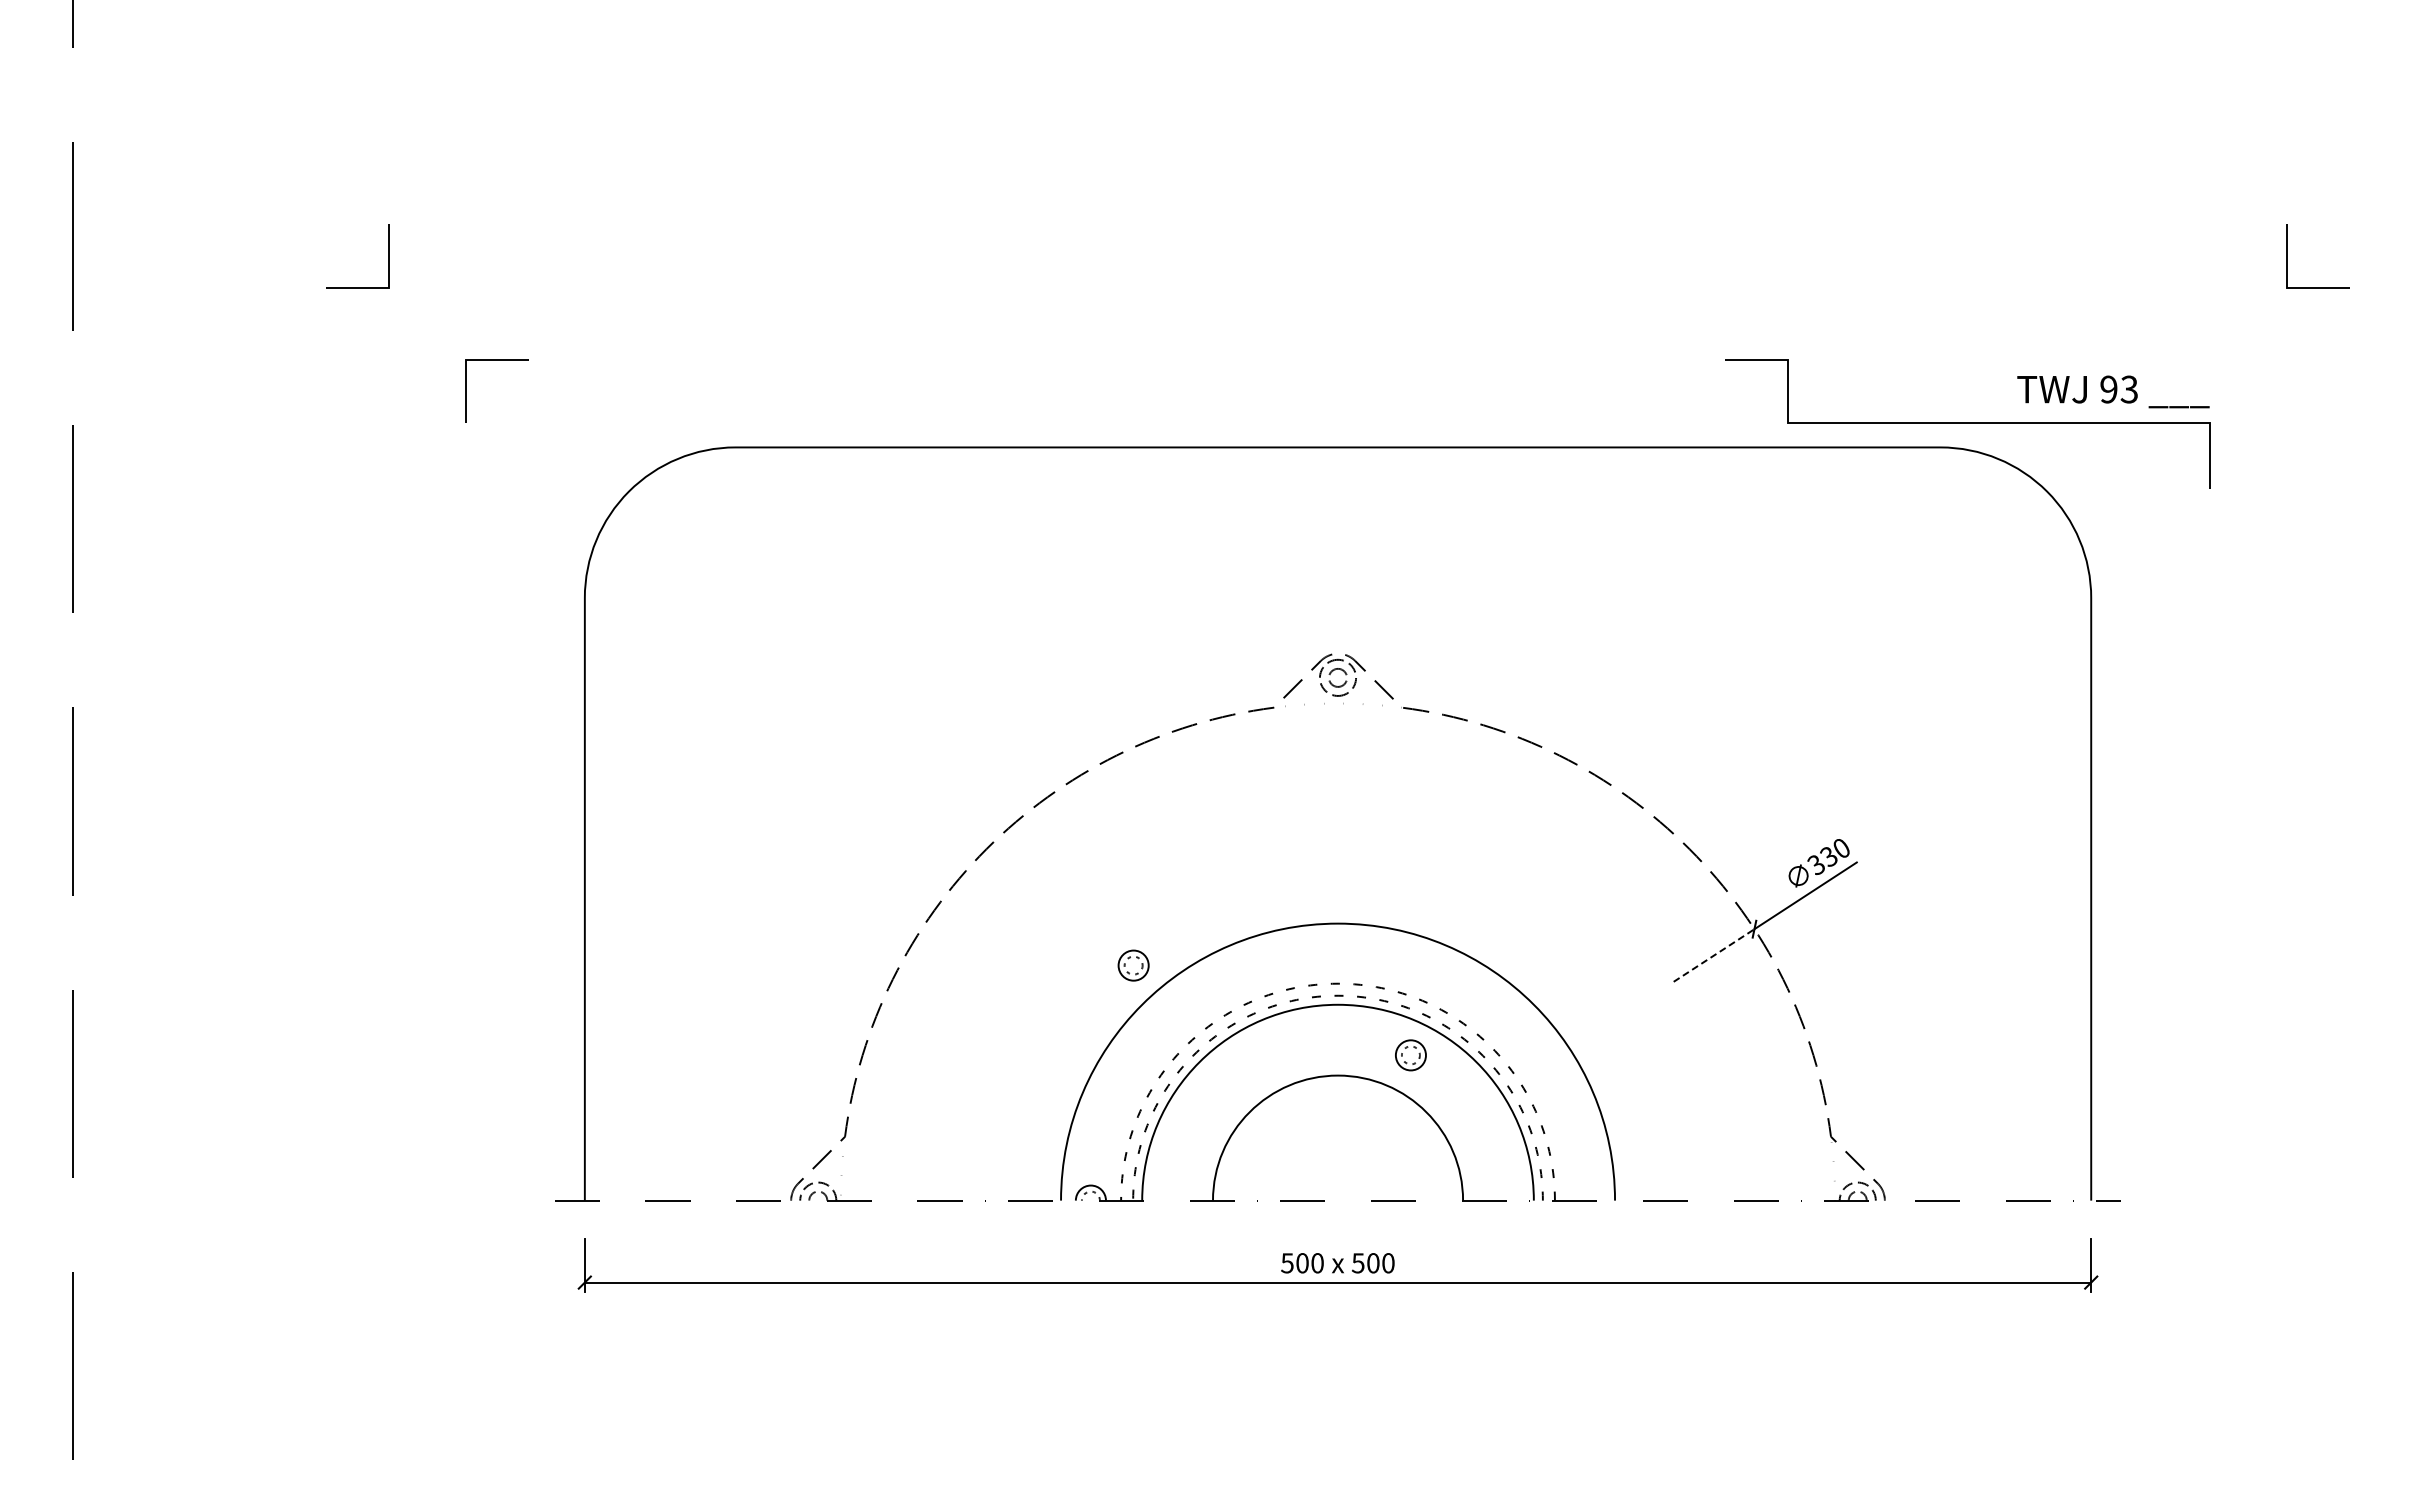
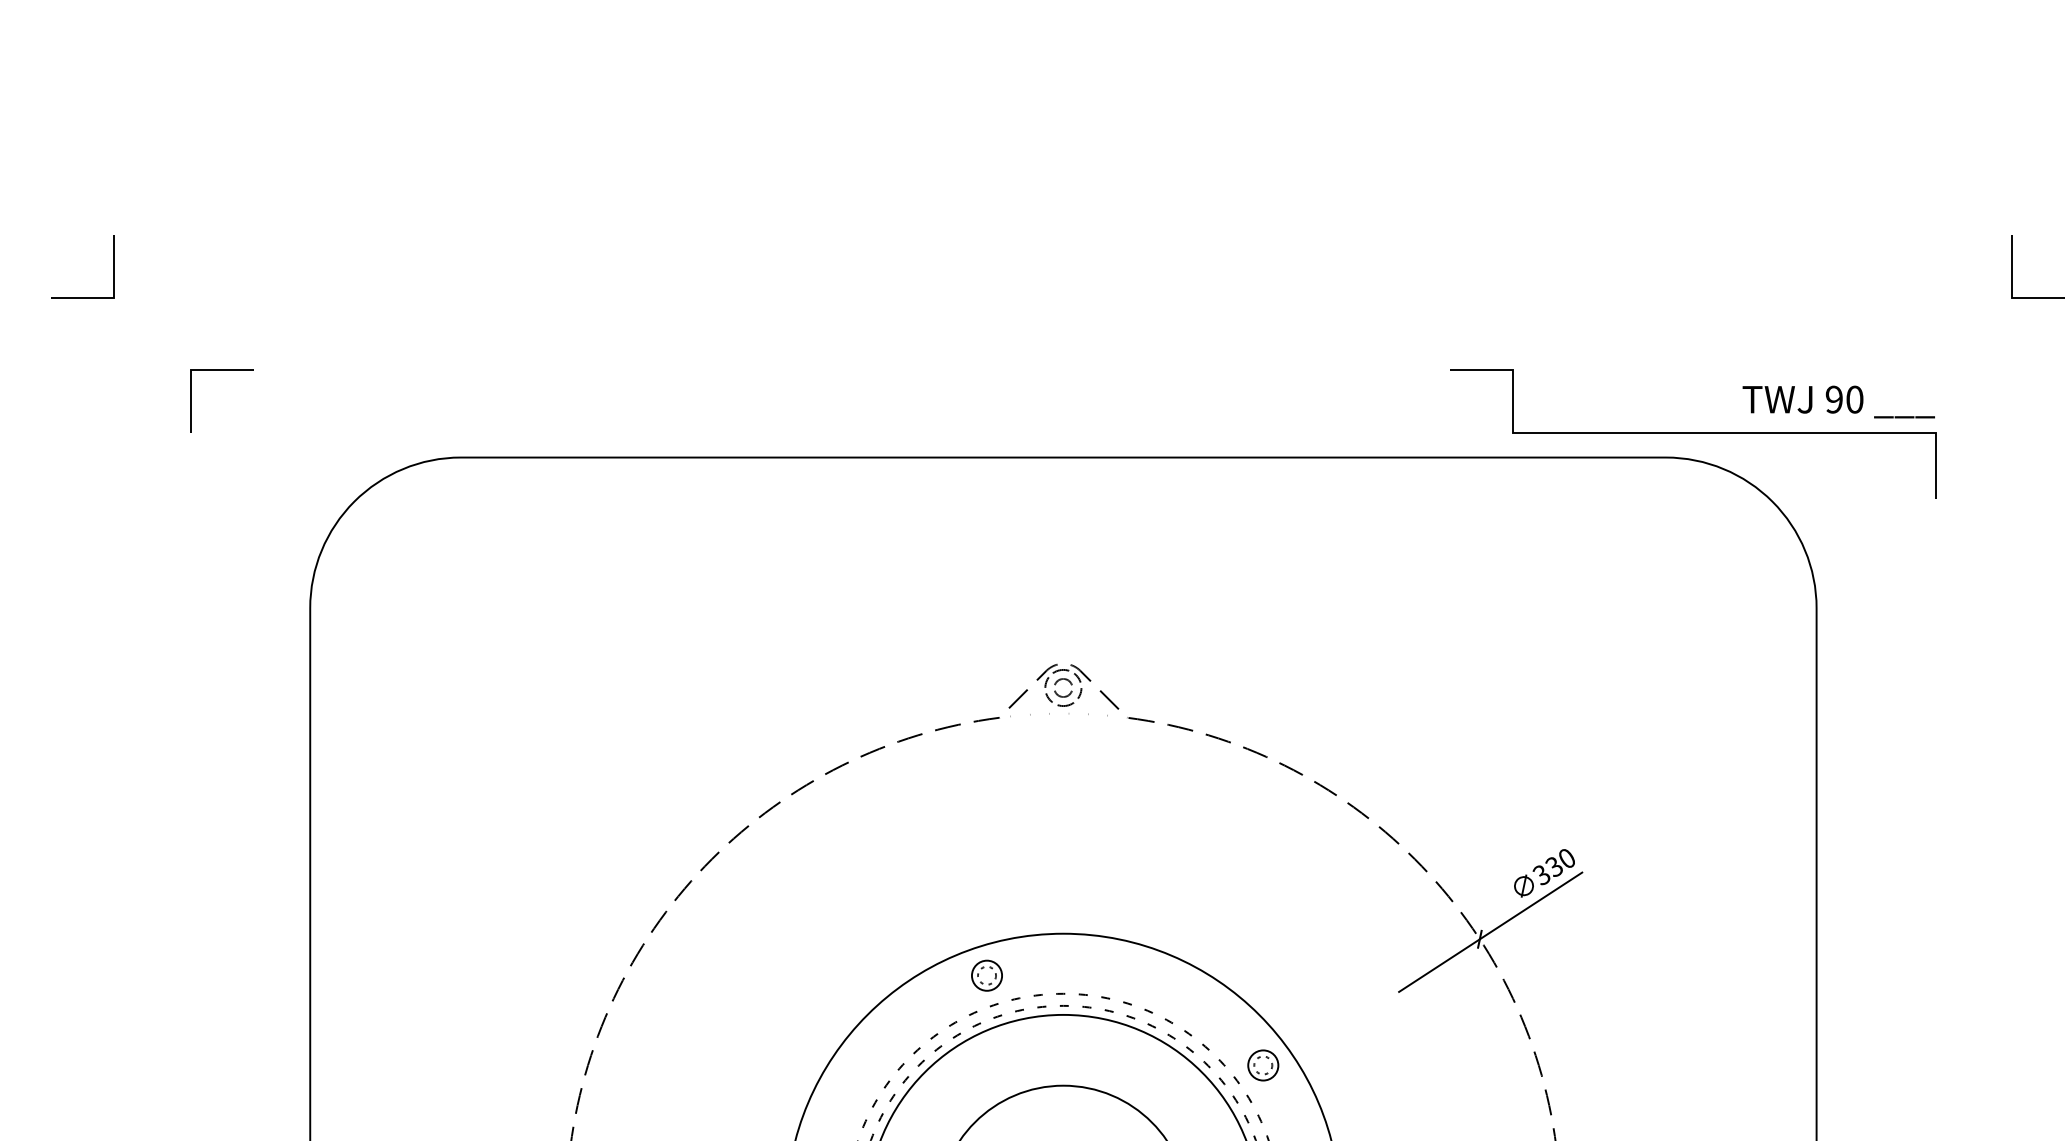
text: (2128, 389) -> (1853, 399), 93 -> 90
line: (1714, 955) -> (1439, 965), dashed -> solid
part: (1133, 965) -> (986, 975), moved
part: (1410, 1055) -> (1262, 1065), moved

